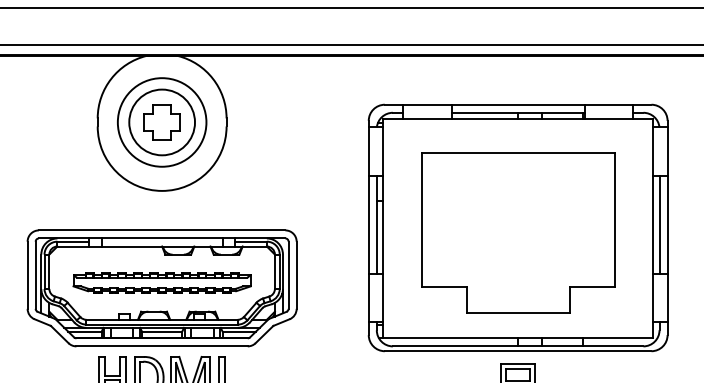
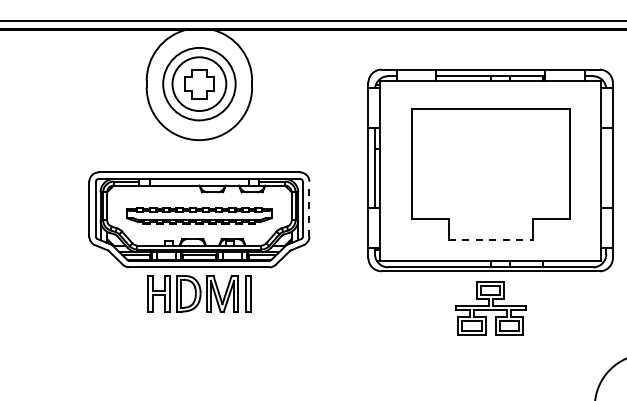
line: (659, 224) -> (606, 167), removed
line: (296, 274) -> (309, 208), solid -> dashed
line: (519, 312) -> (491, 239), solid -> dashed

